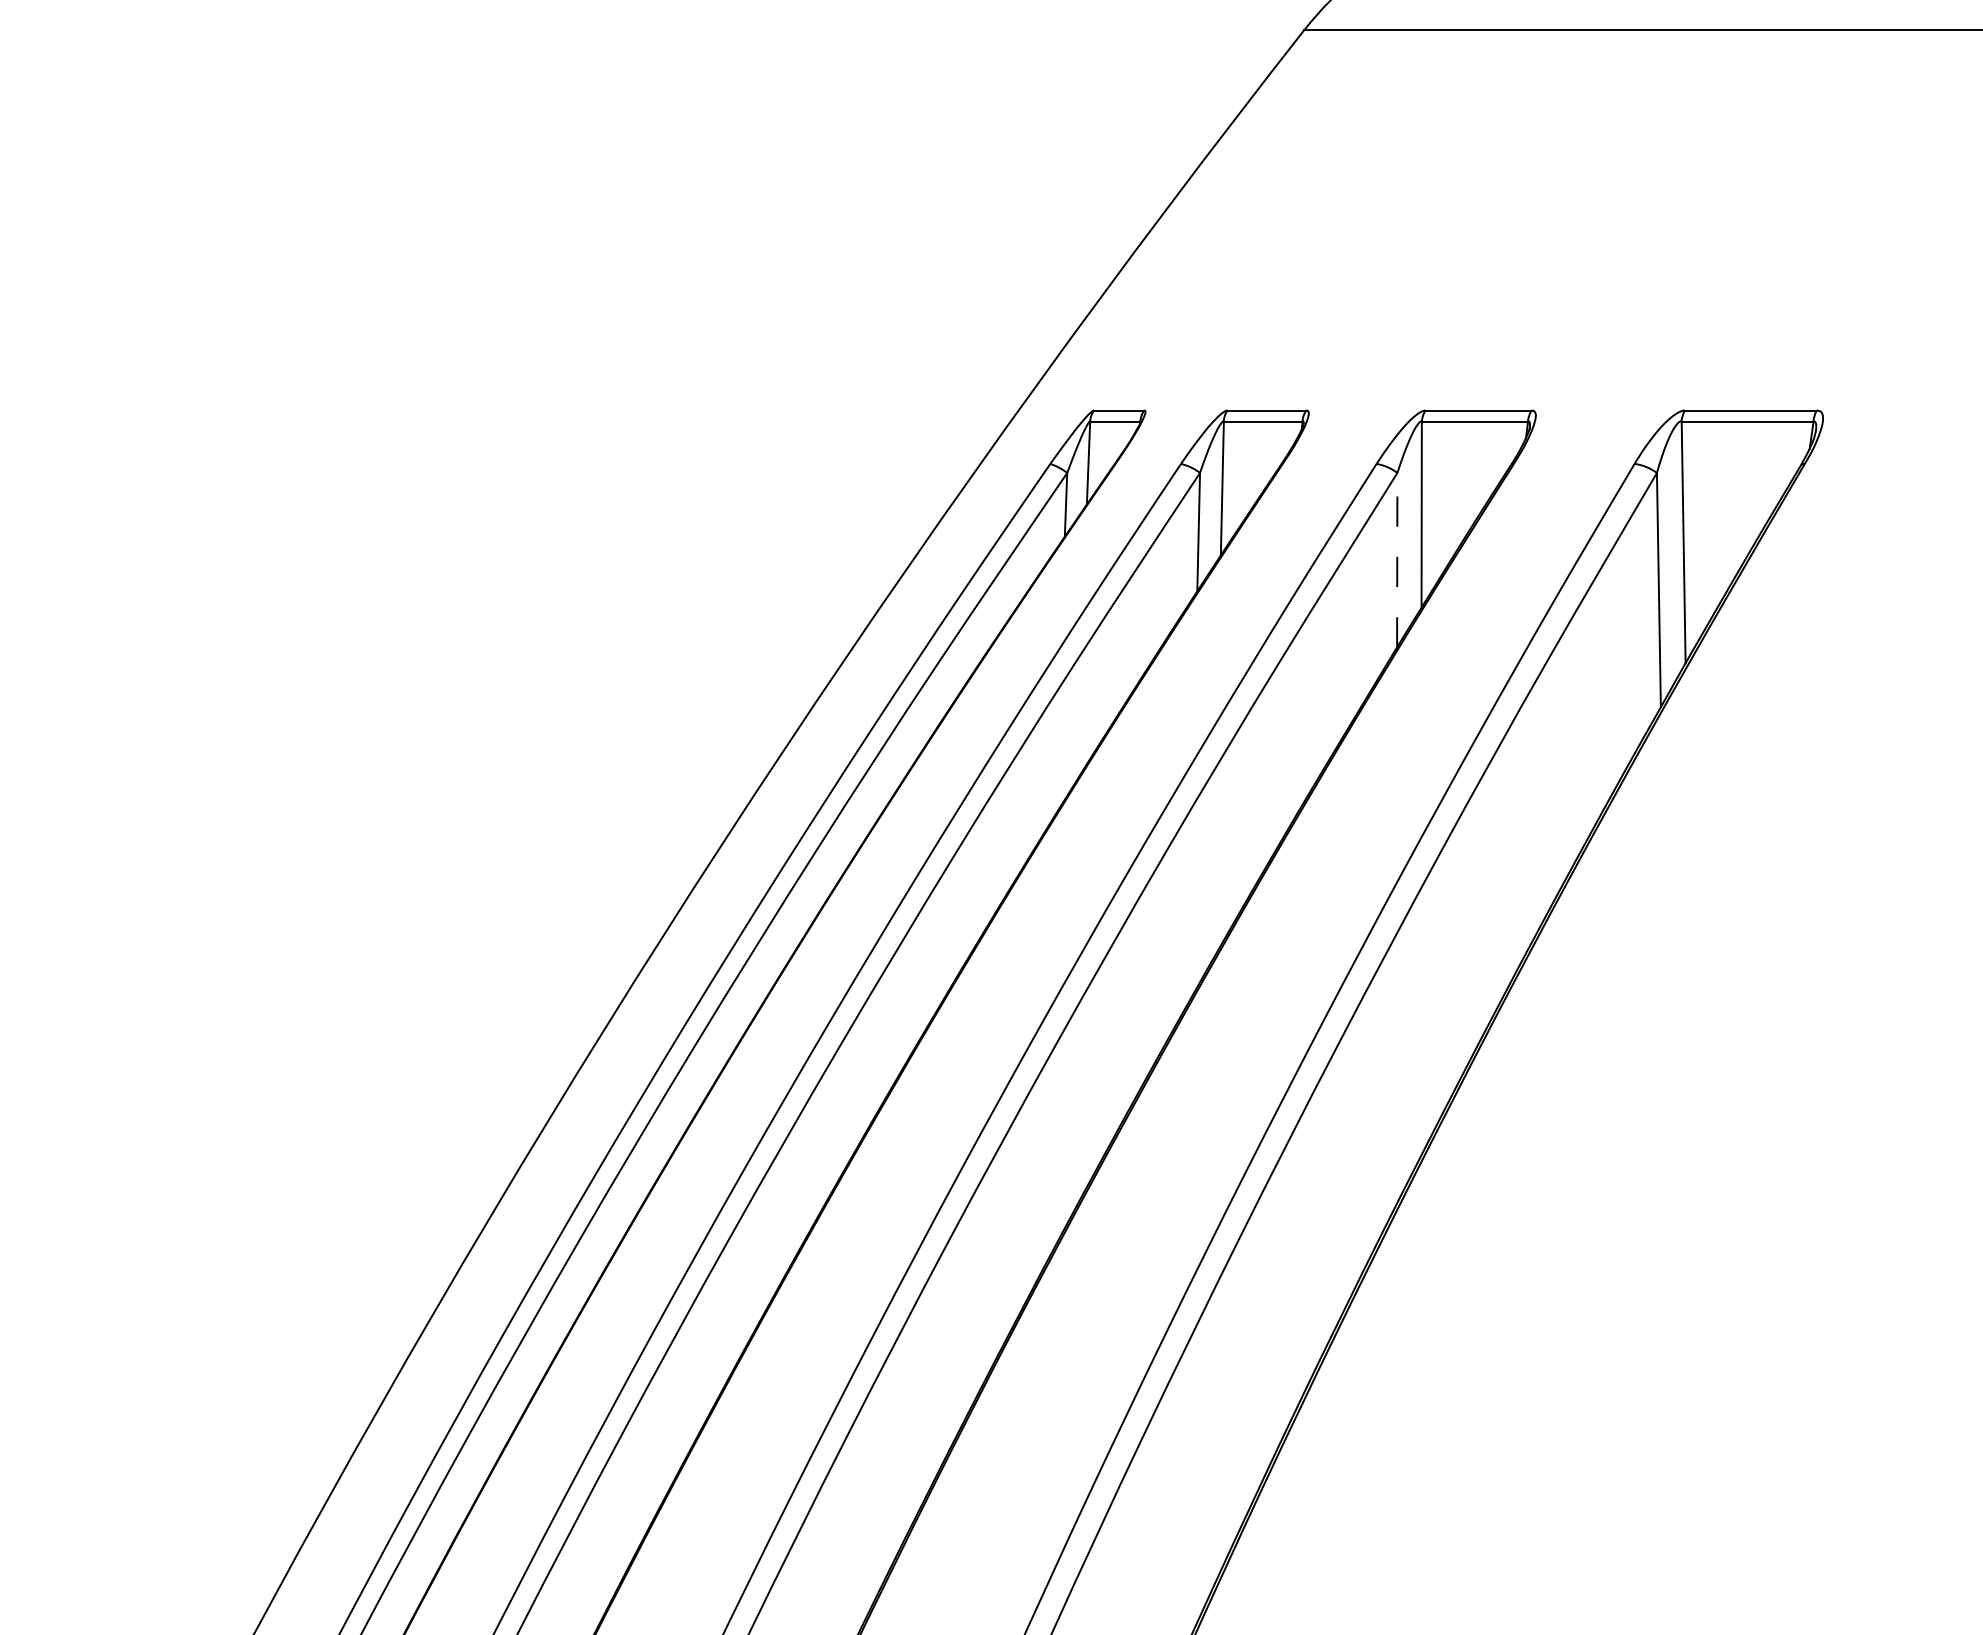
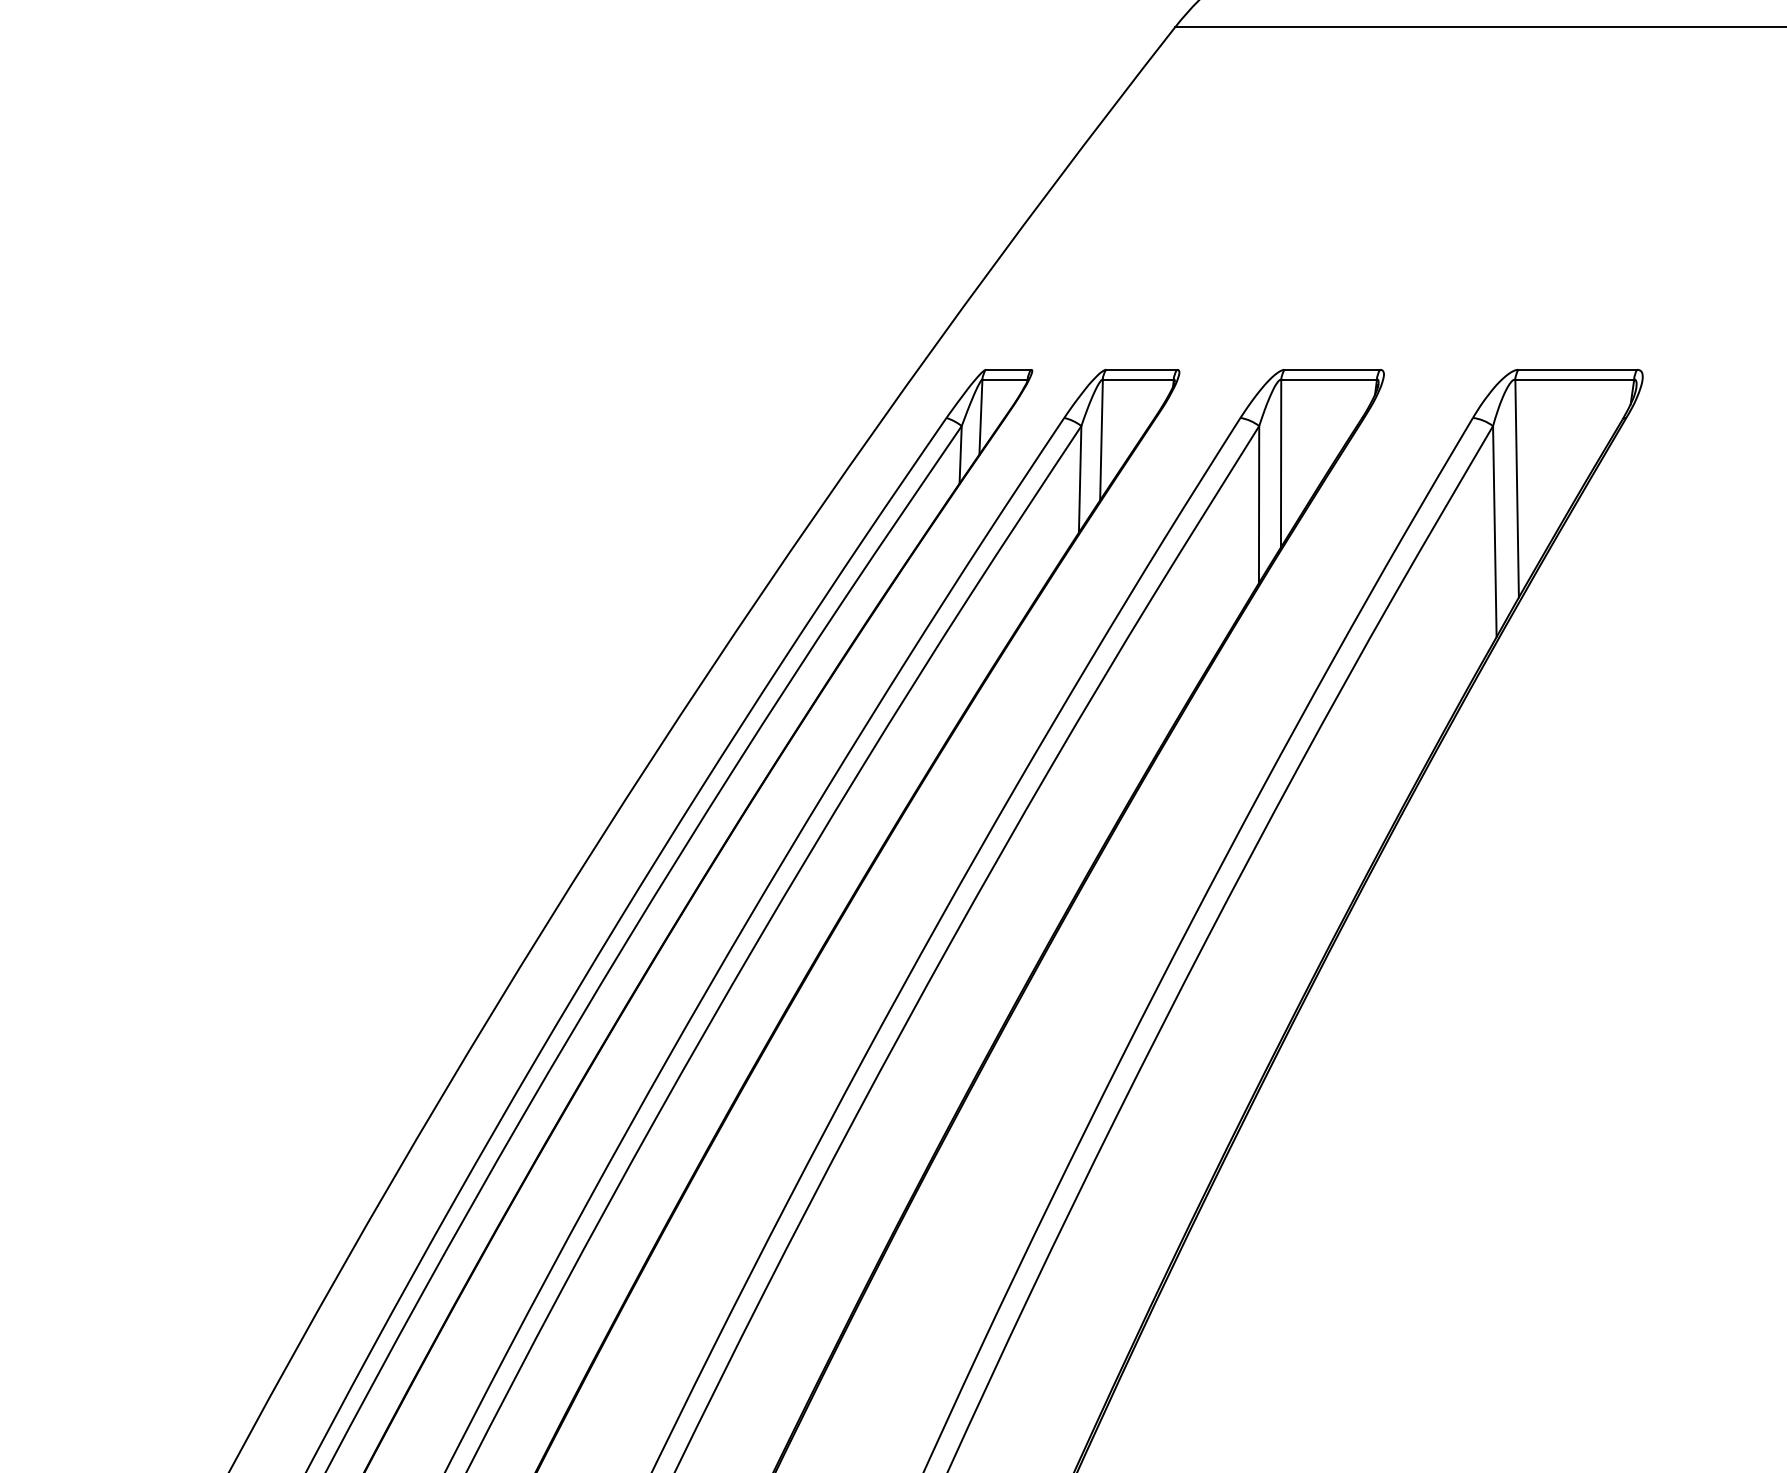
line: (1397, 559) -> (1259, 504), dashed -> solid

